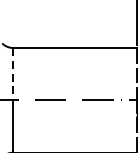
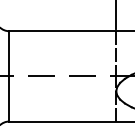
line: (13, 73) -> (9, 53), dashed -> solid

